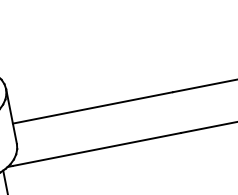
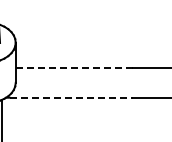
line: (93, 107) -> (74, 67), solid -> dashed
line: (97, 149) -> (71, 97), solid -> dashed

